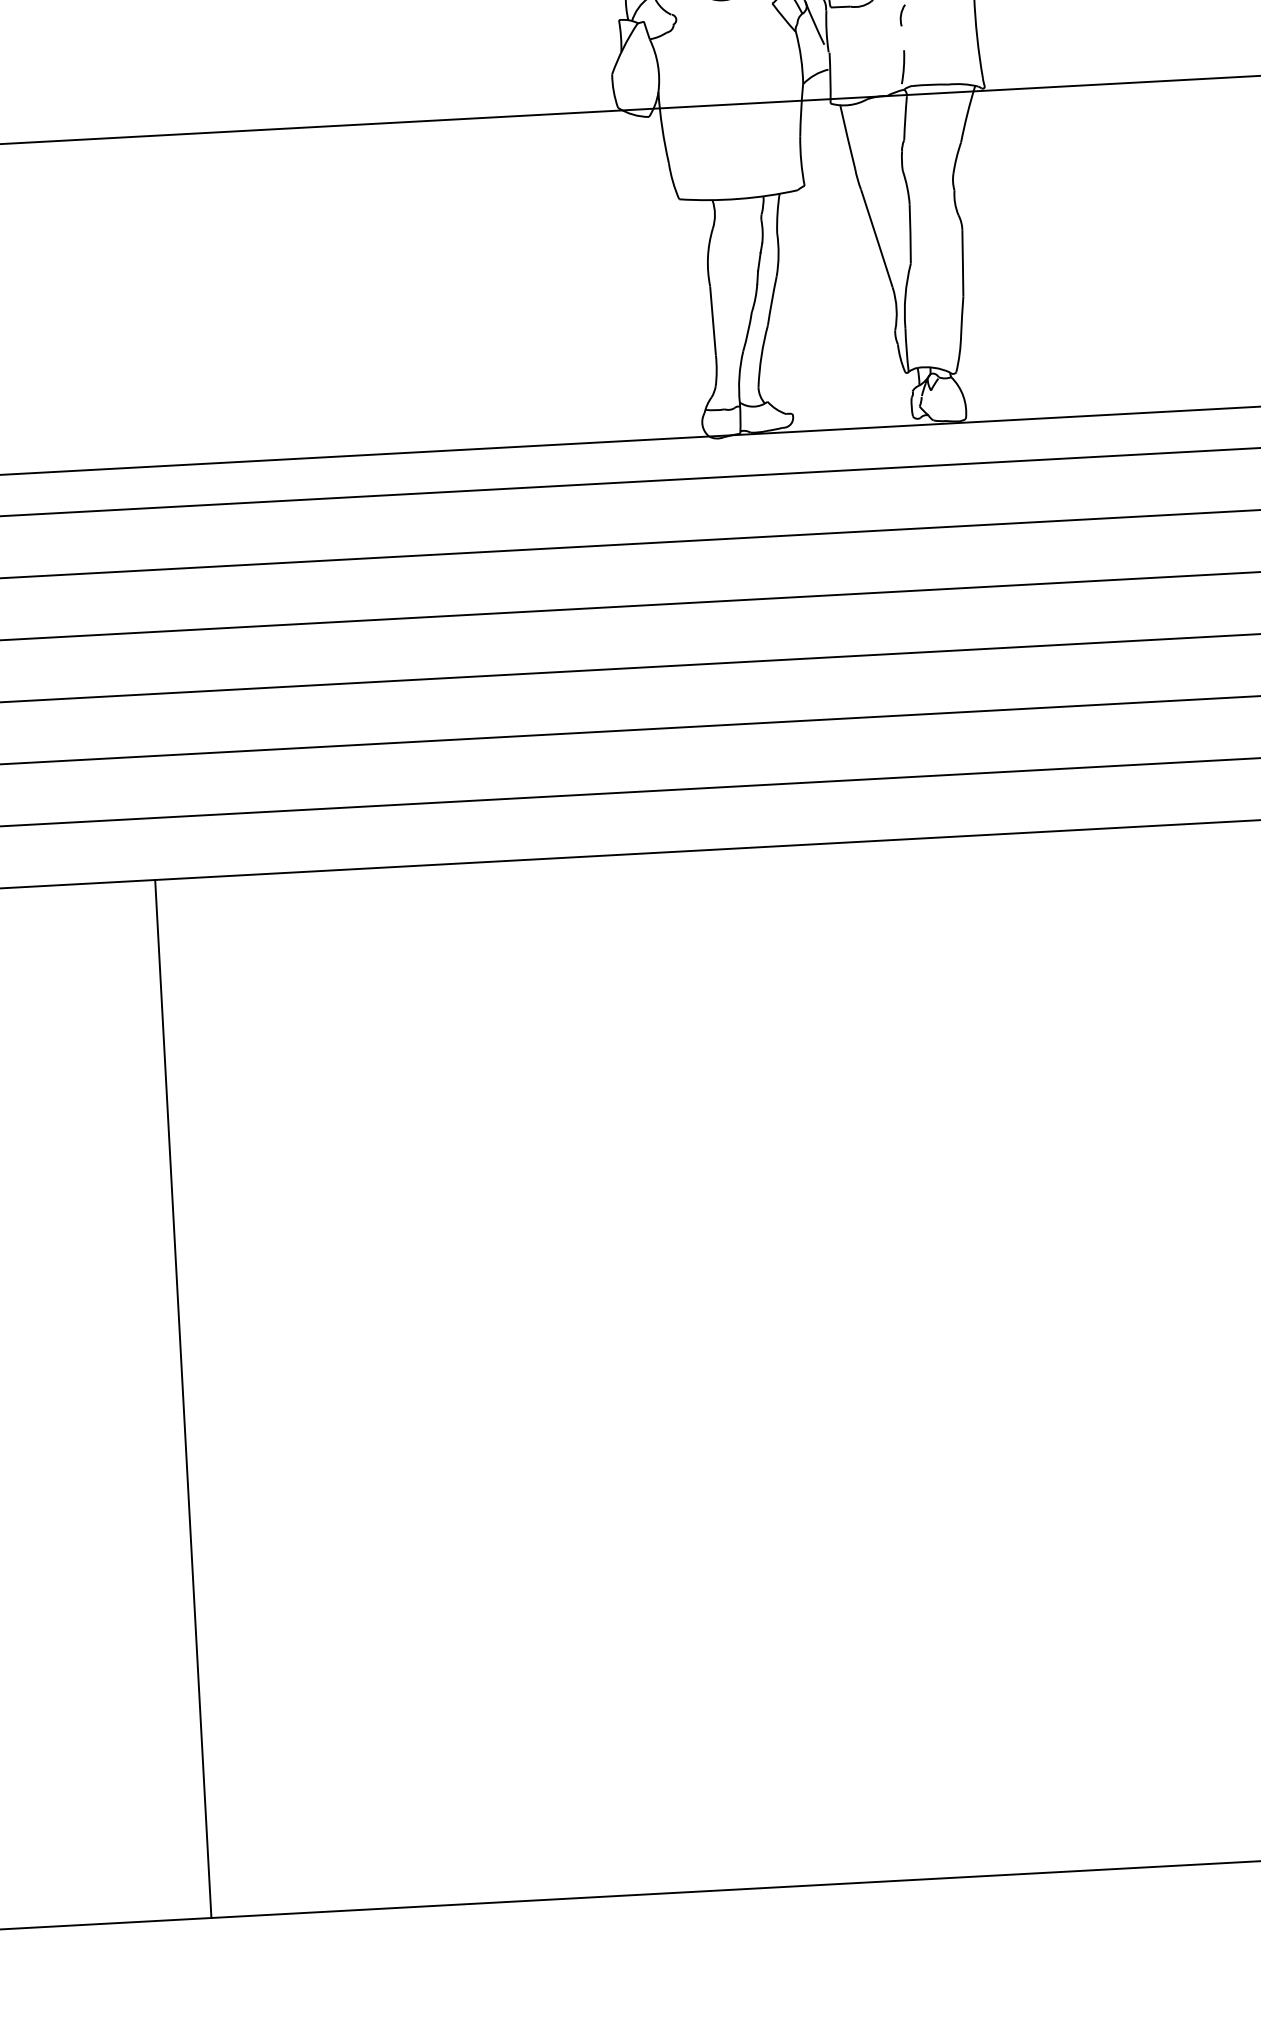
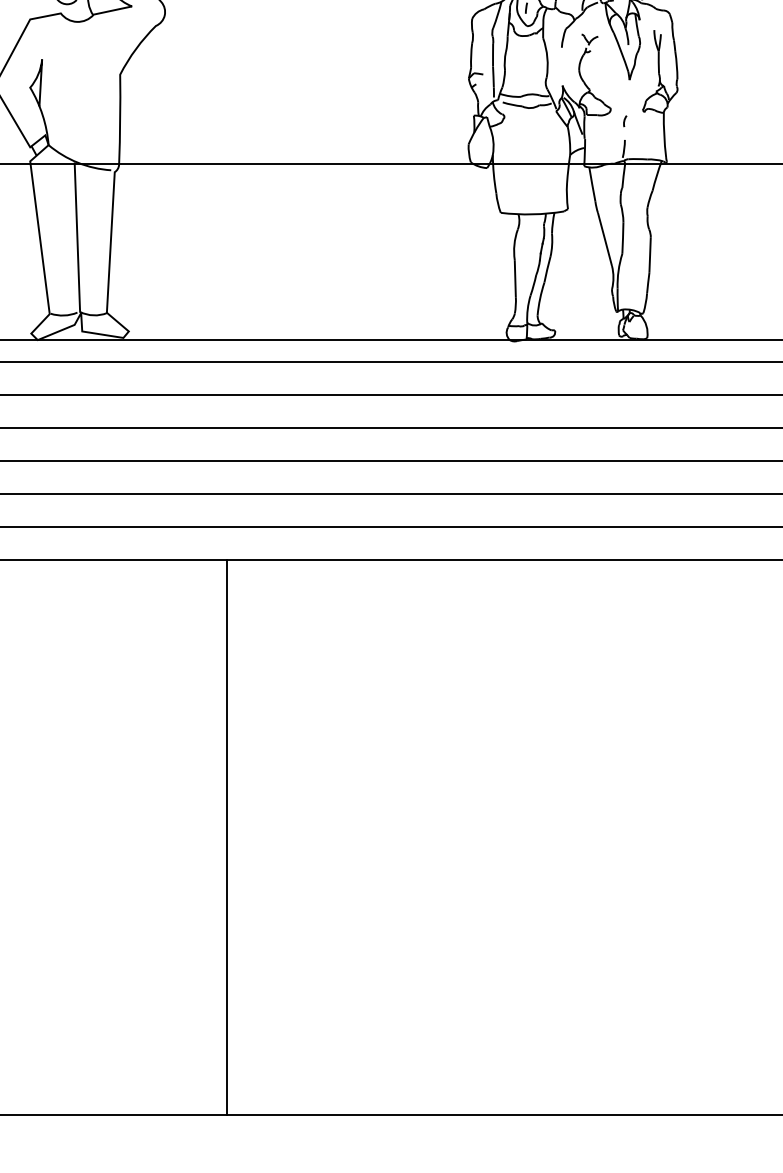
line: (182, 1398) -> (226, 837), moved

